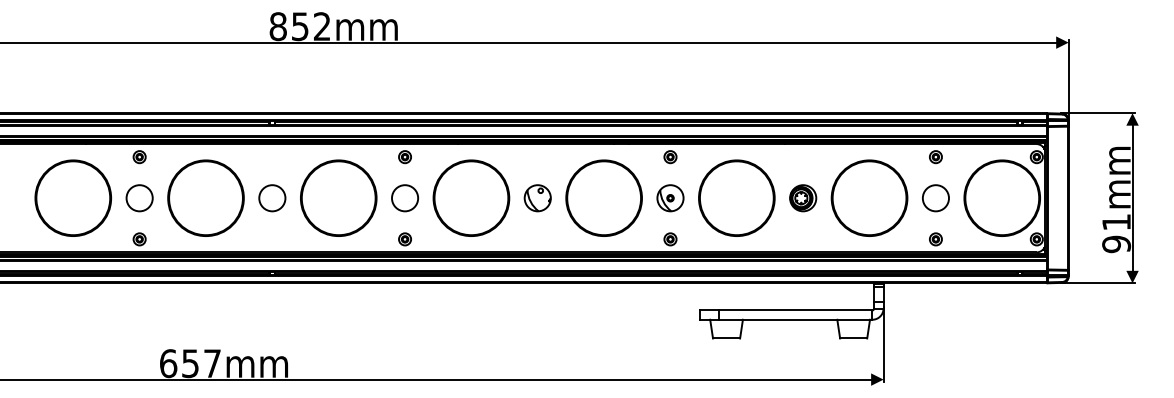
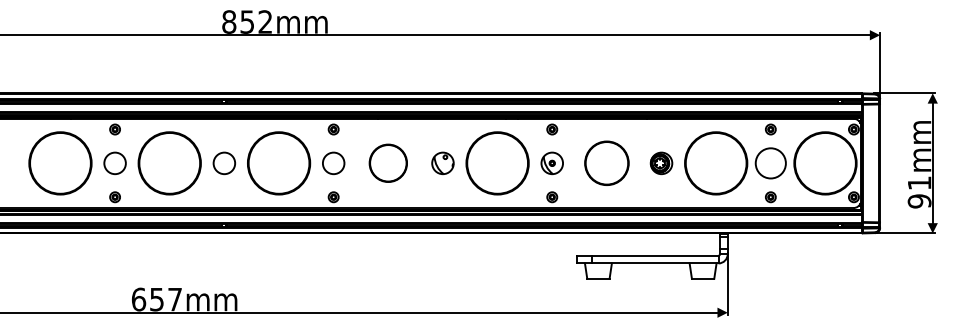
part: (471, 197) -> (388, 162), size x0.6
circle: (736, 197) -> (606, 162), size x0.7
circle: (935, 198) -> (770, 163), size x1.4

